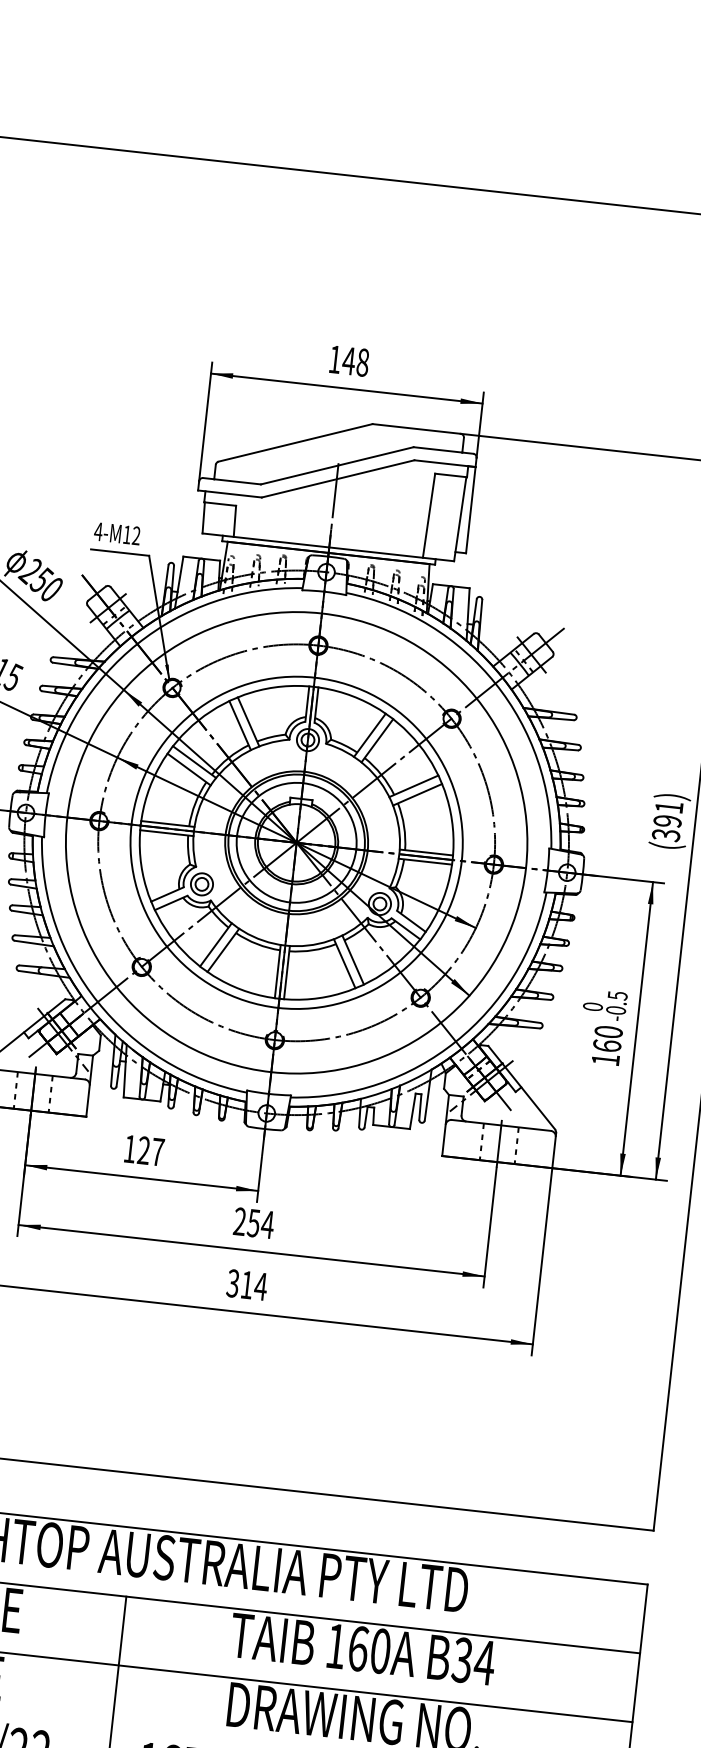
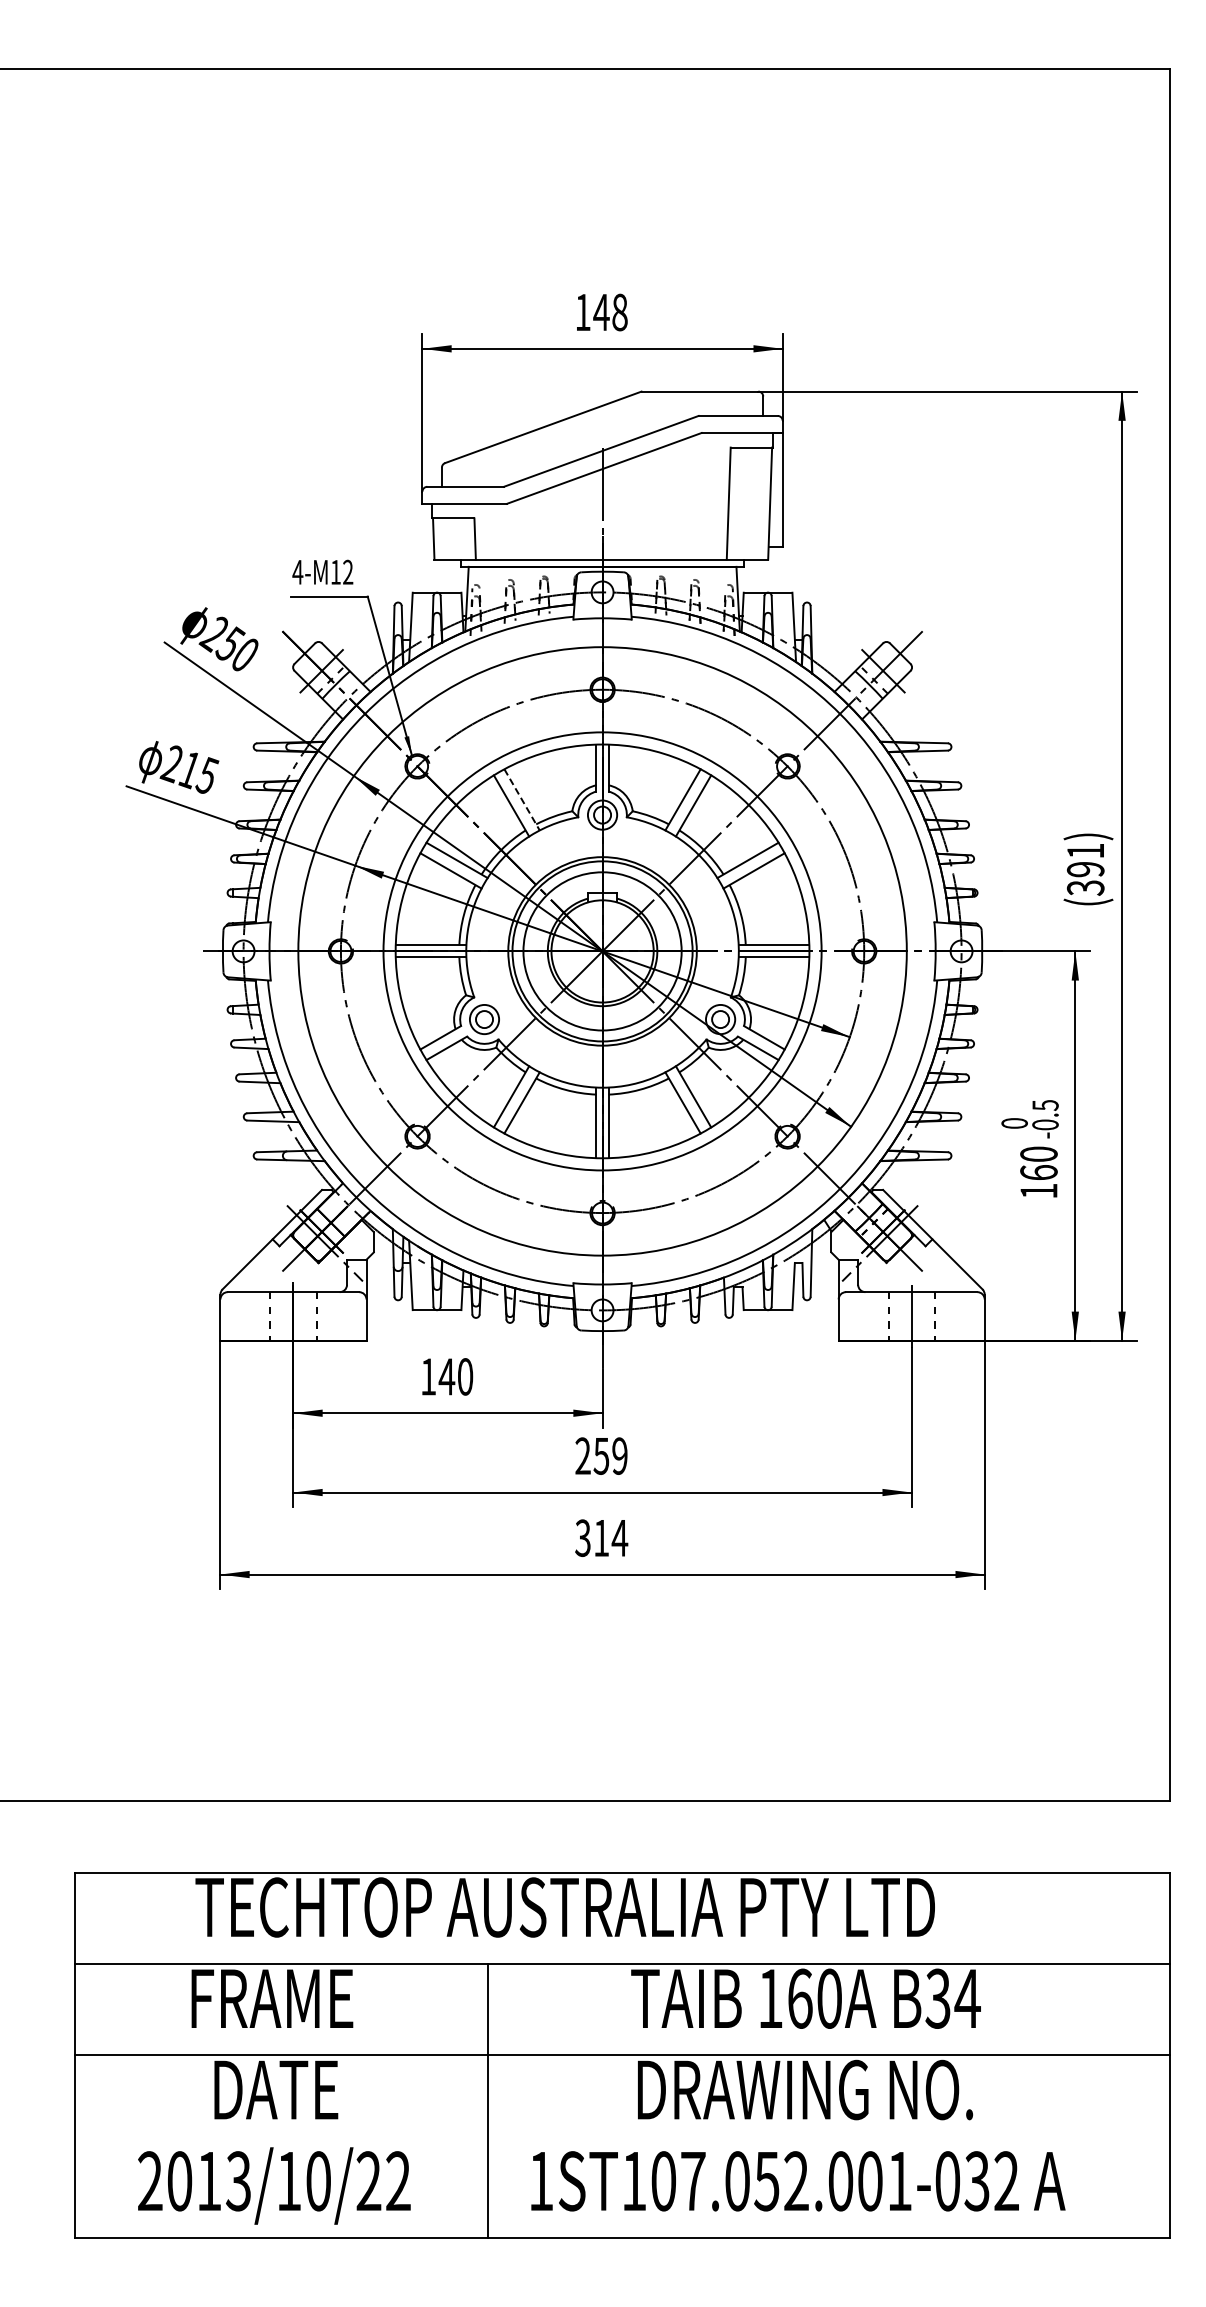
line: (248, 722) -> (522, 800), solid -> dashed
text: (150, 1151) -> (455, 1376), 127 -> 140
text: (267, 1224) -> (619, 1455), 254 -> 259

